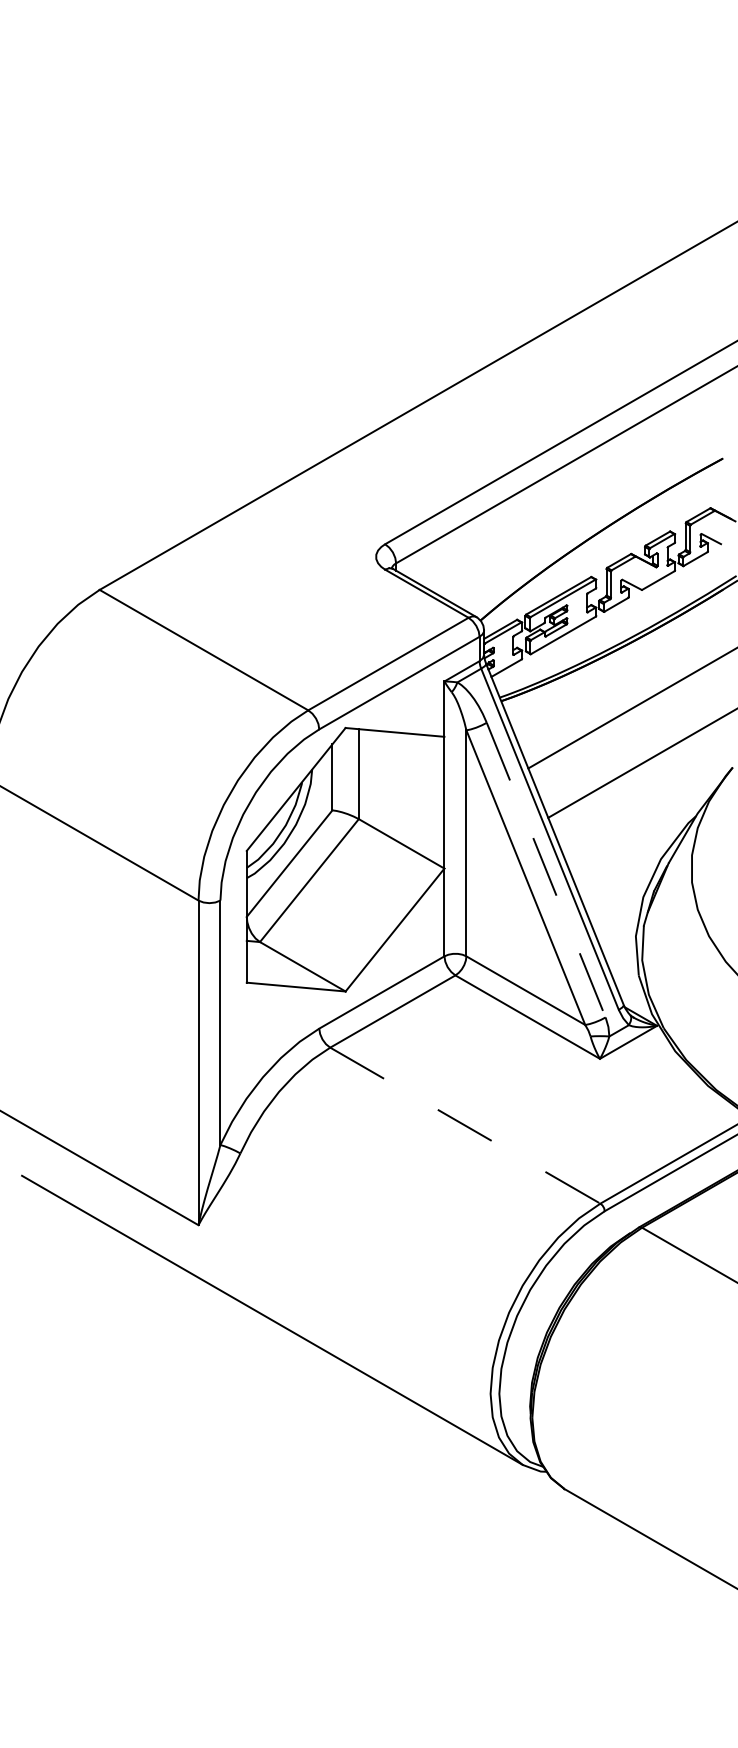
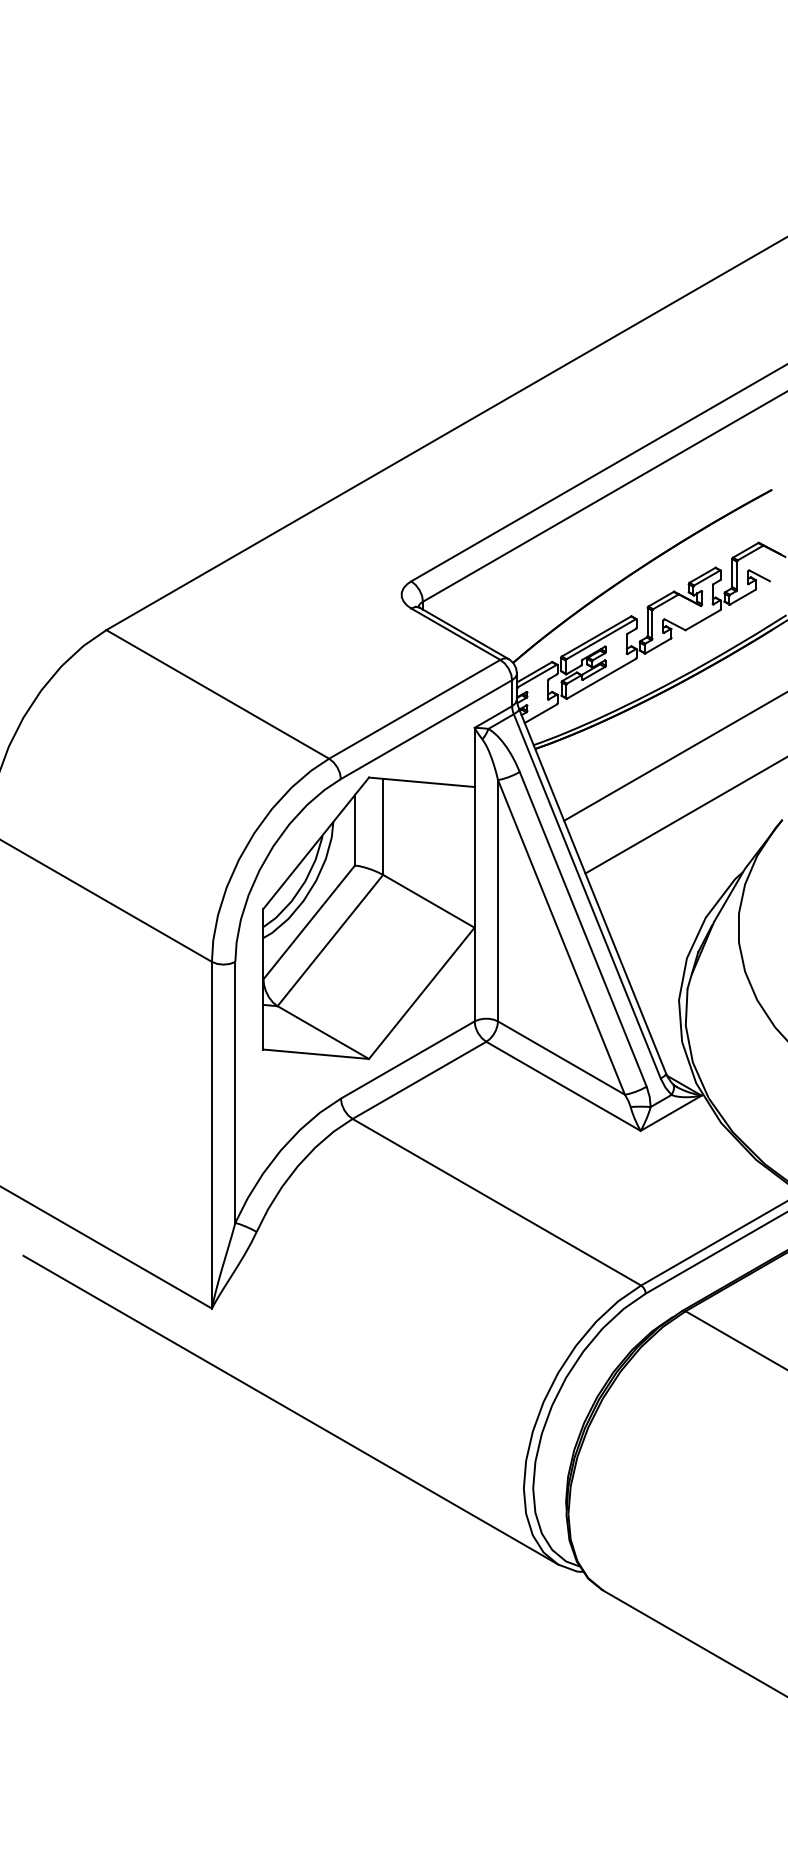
line: (546, 870) -> (583, 929), dashed -> solid
line: (464, 1125) -> (496, 1202), dashed -> solid

